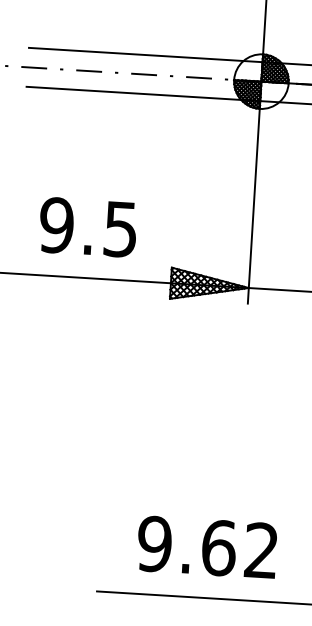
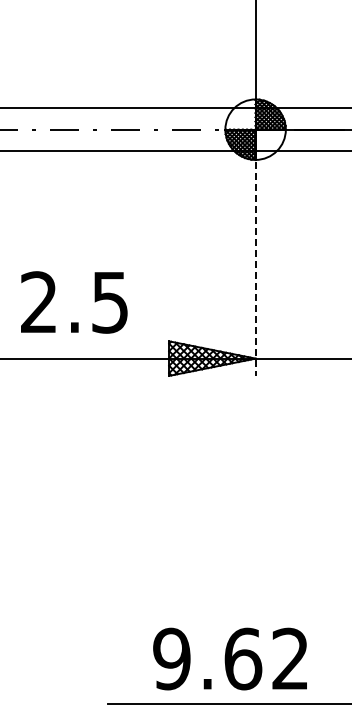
line: (253, 203) -> (255, 264), solid -> dashed
text: (56, 225) -> (38, 302), 9.5 -> 2.5
text: (206, 546) -> (229, 658), moved

